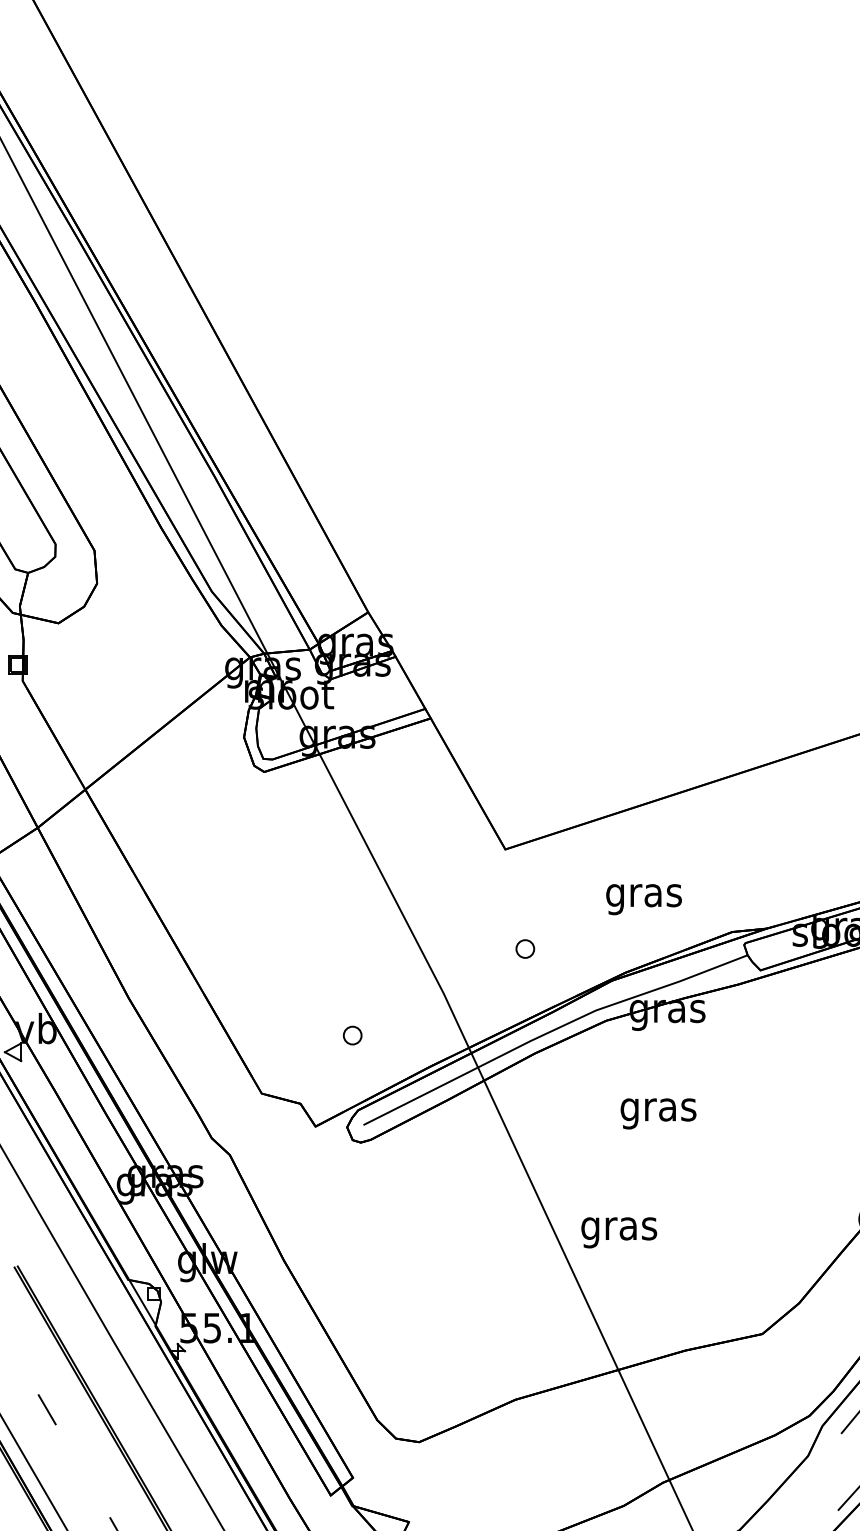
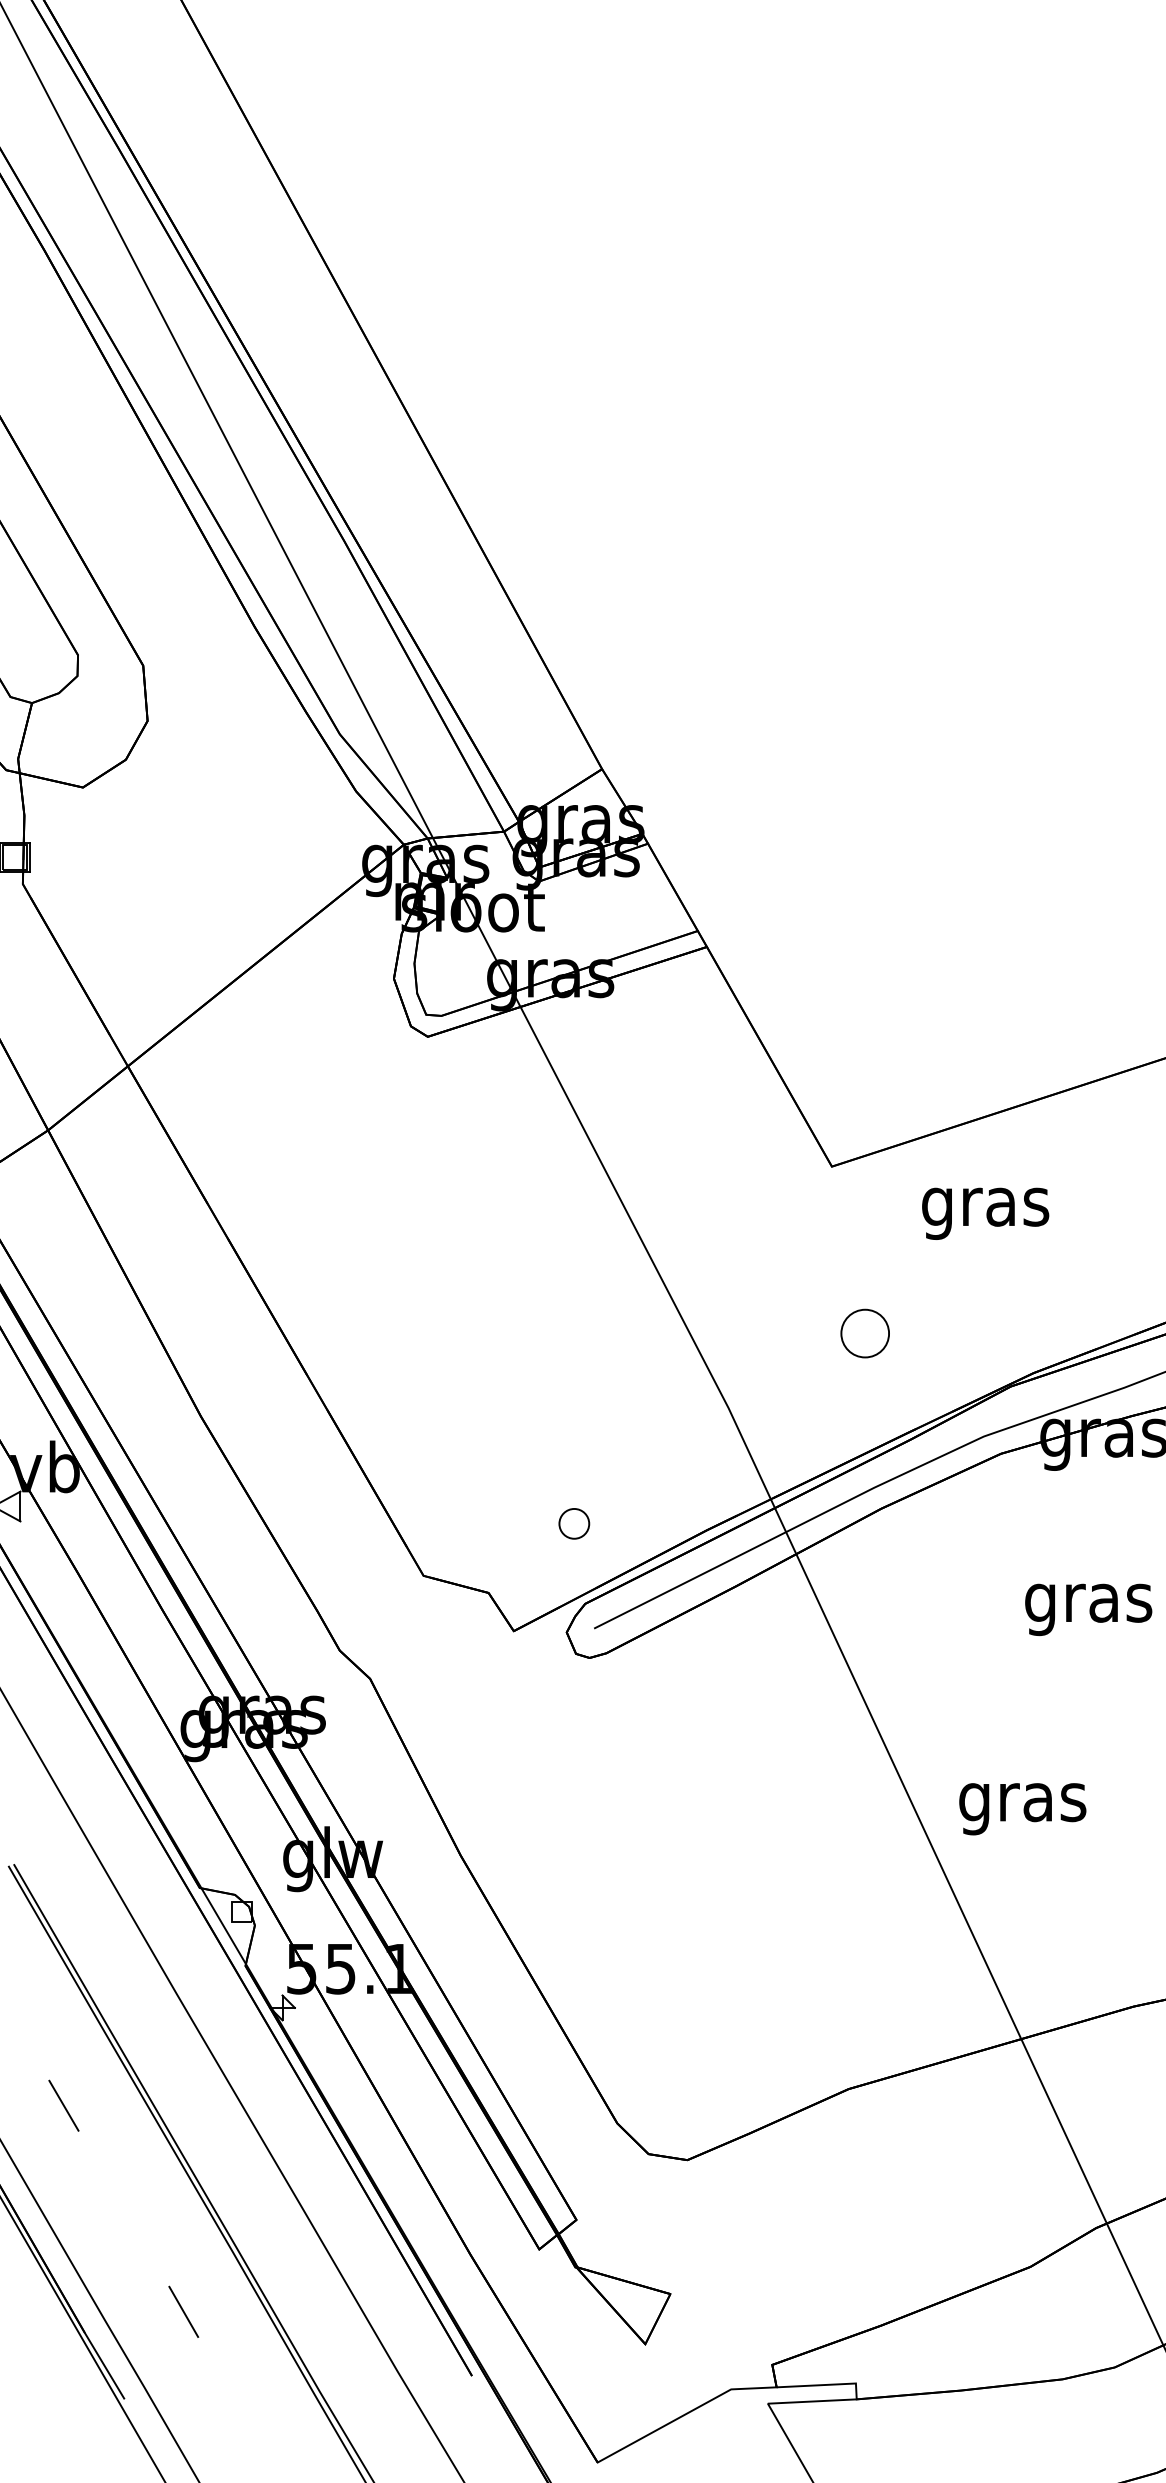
text: (643, 899) -> (984, 1213), moved
part: (525, 948) -> (865, 1332), size x1.6
part: (352, 1035) -> (573, 1523), moved

